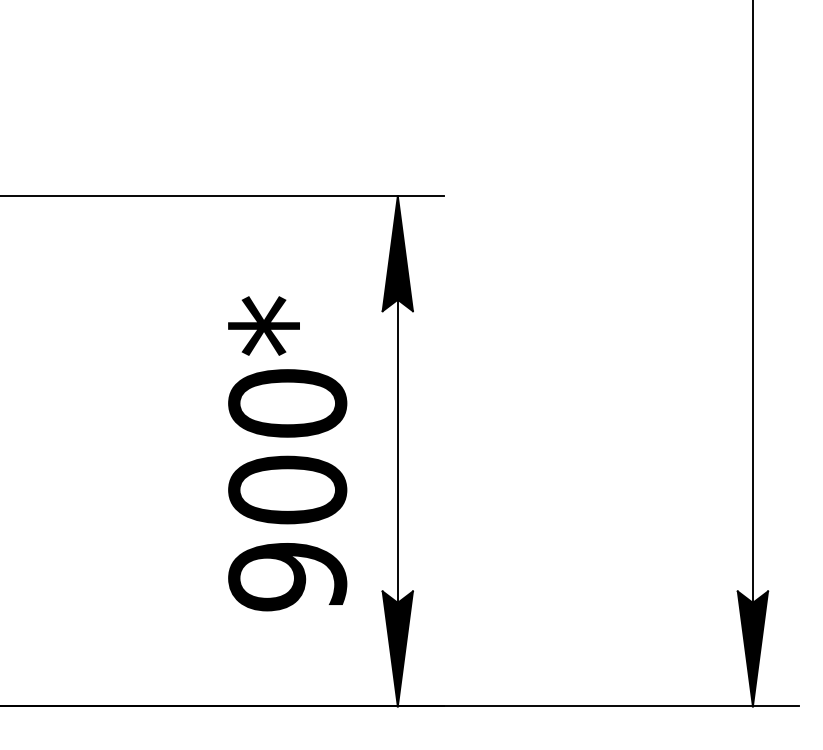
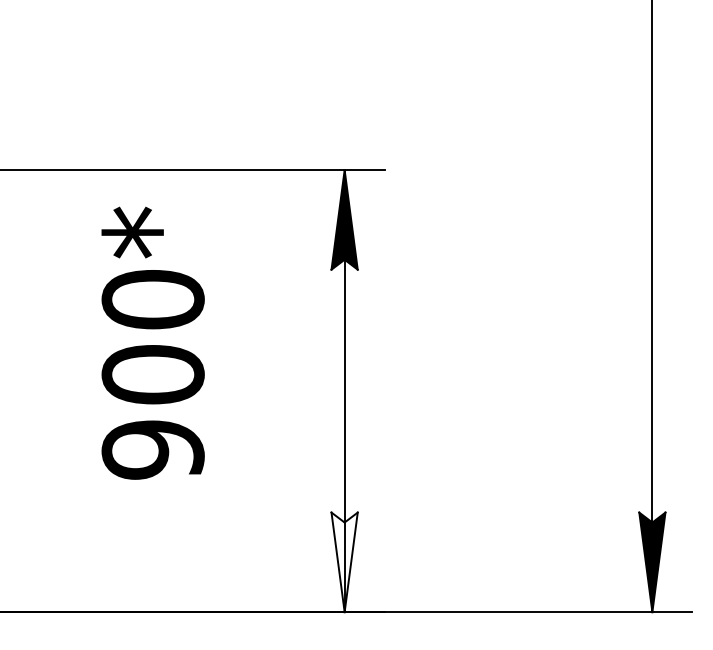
text: (286, 452) -> (152, 342), moved
fill: (397, 649) -> (344, 562), removed

